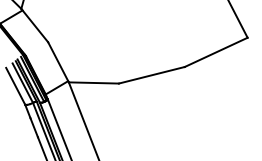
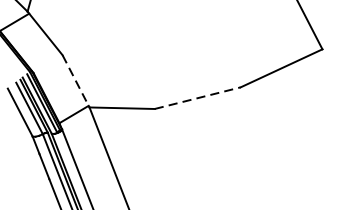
line: (58, 62) -> (76, 81), solid -> dashed
line: (151, 75) -> (197, 98), solid -> dashed

